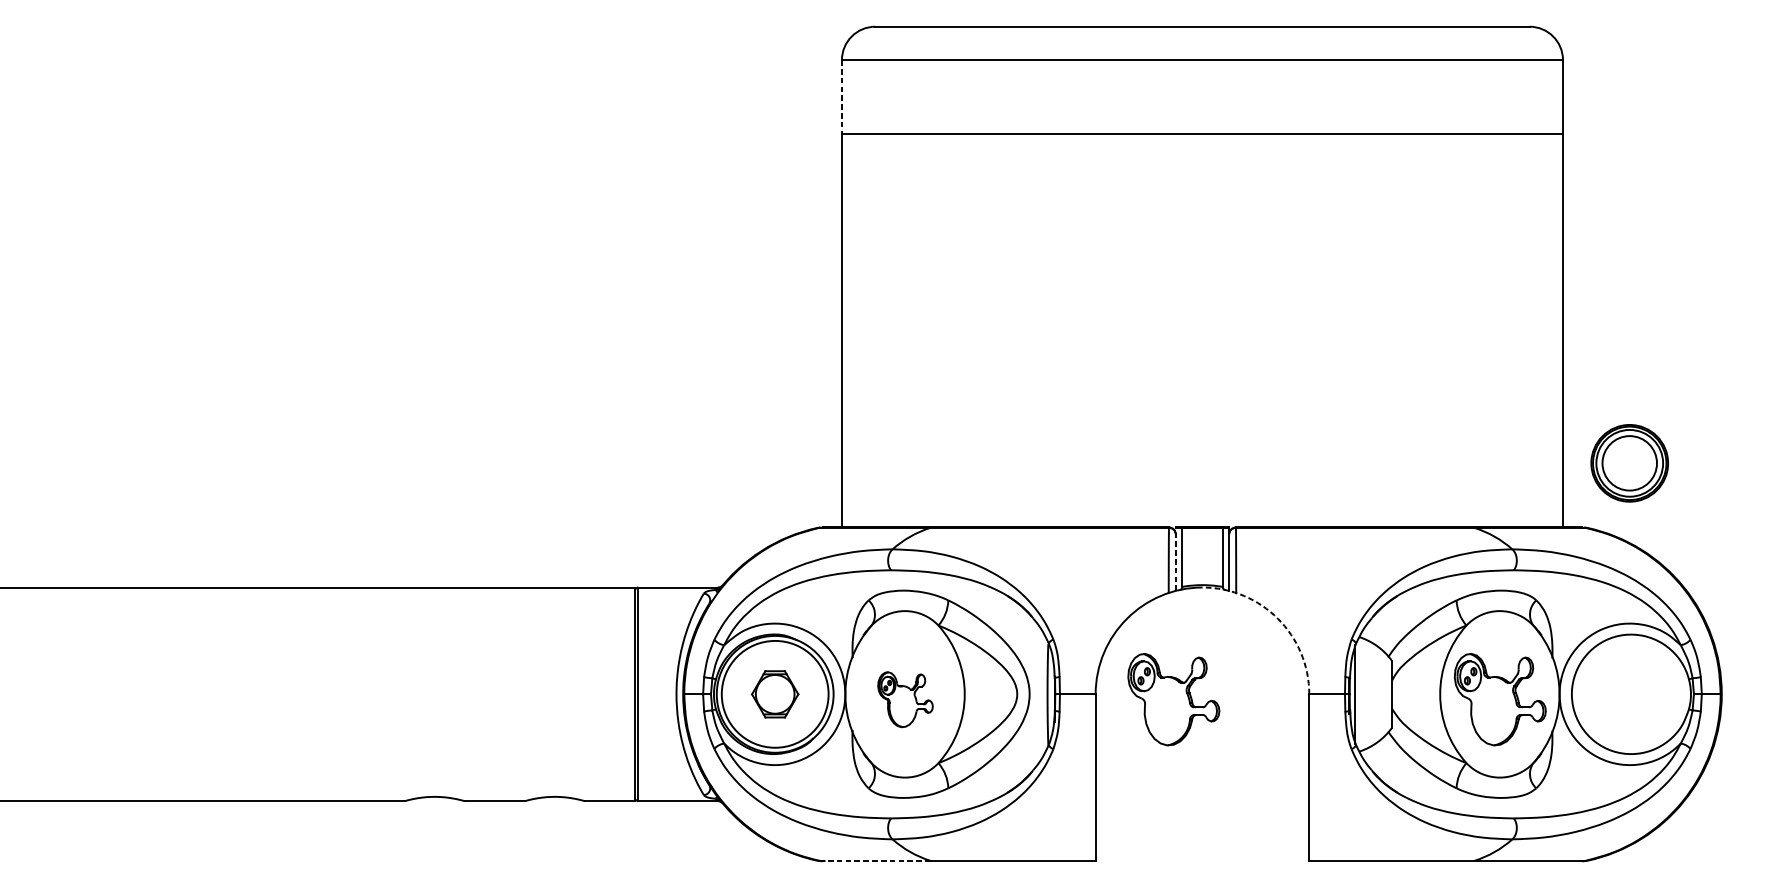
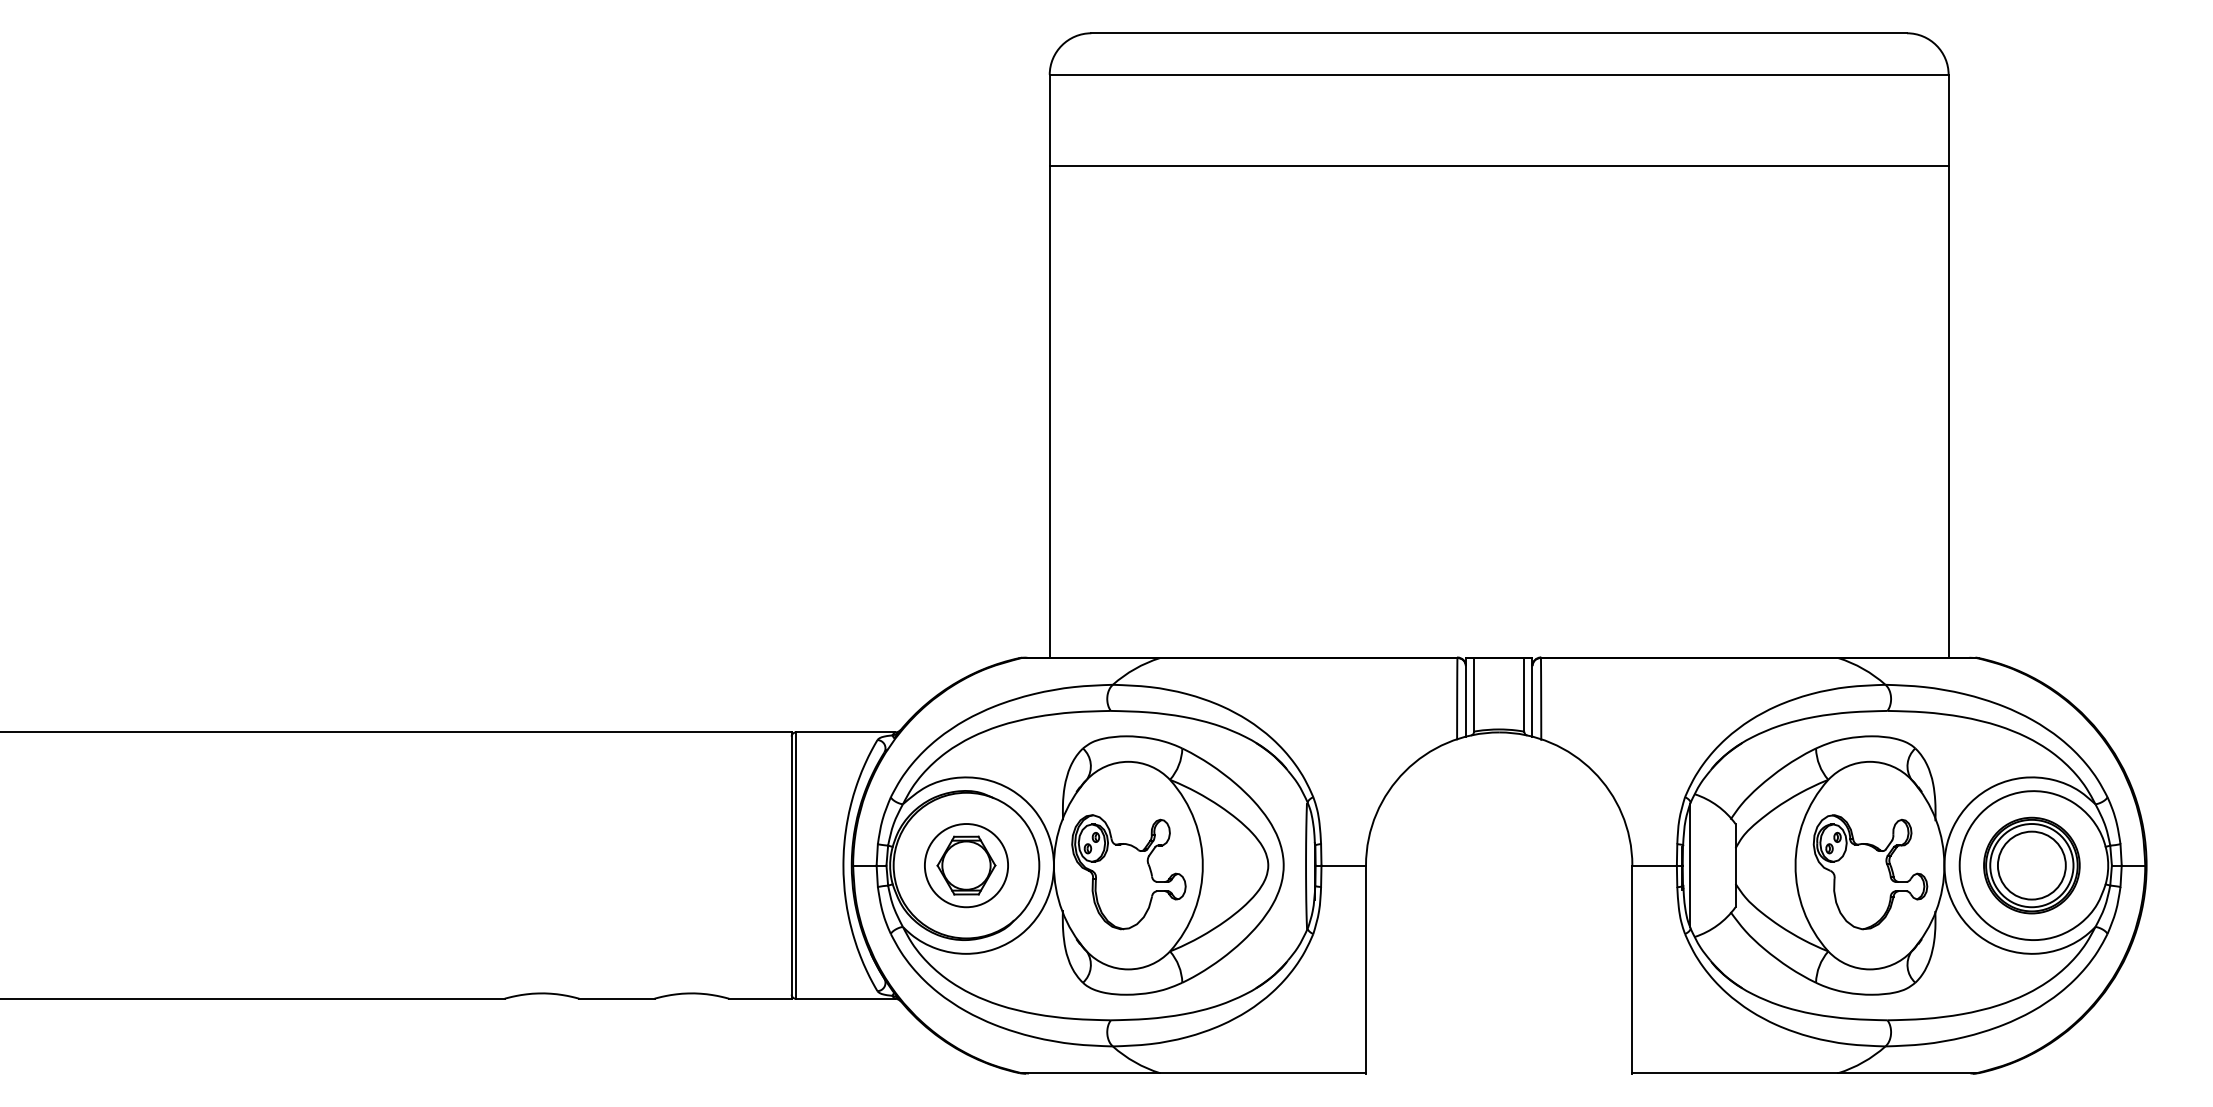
line: (841, 96) -> (1049, 120), dashed -> solid
part: (1629, 463) -> (2031, 865), moved
line: (1175, 558) -> (1465, 696), dashed -> solid
arc: (1278, 618) -> (1593, 771), dashed -> solid
circle: (775, 694) -> (966, 865), size x0.62
part: (905, 699) -> (1128, 872), size x1.67
part: (1173, 699) -> (1463, 872), removed
line: (875, 861) -> (1091, 1073), dashed -> solid

